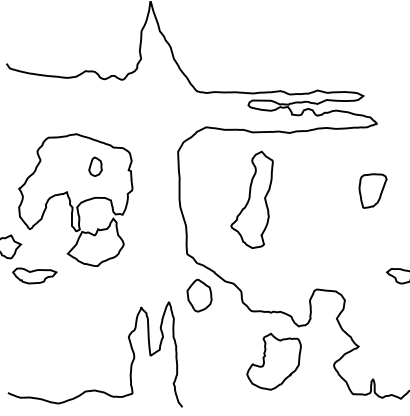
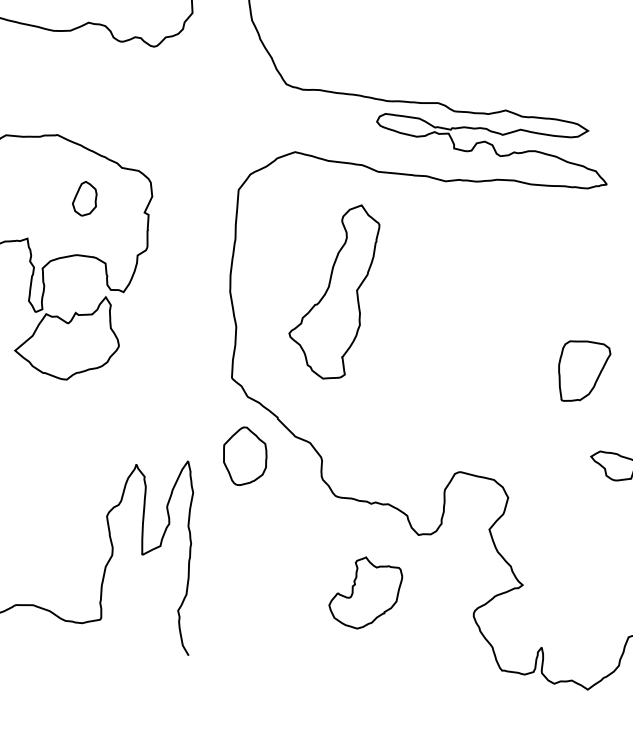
part: (372, 190) -> (582, 370), moved
part: (251, 199) -> (332, 289), moved
part: (273, 361) -> (364, 593), size x0.7

